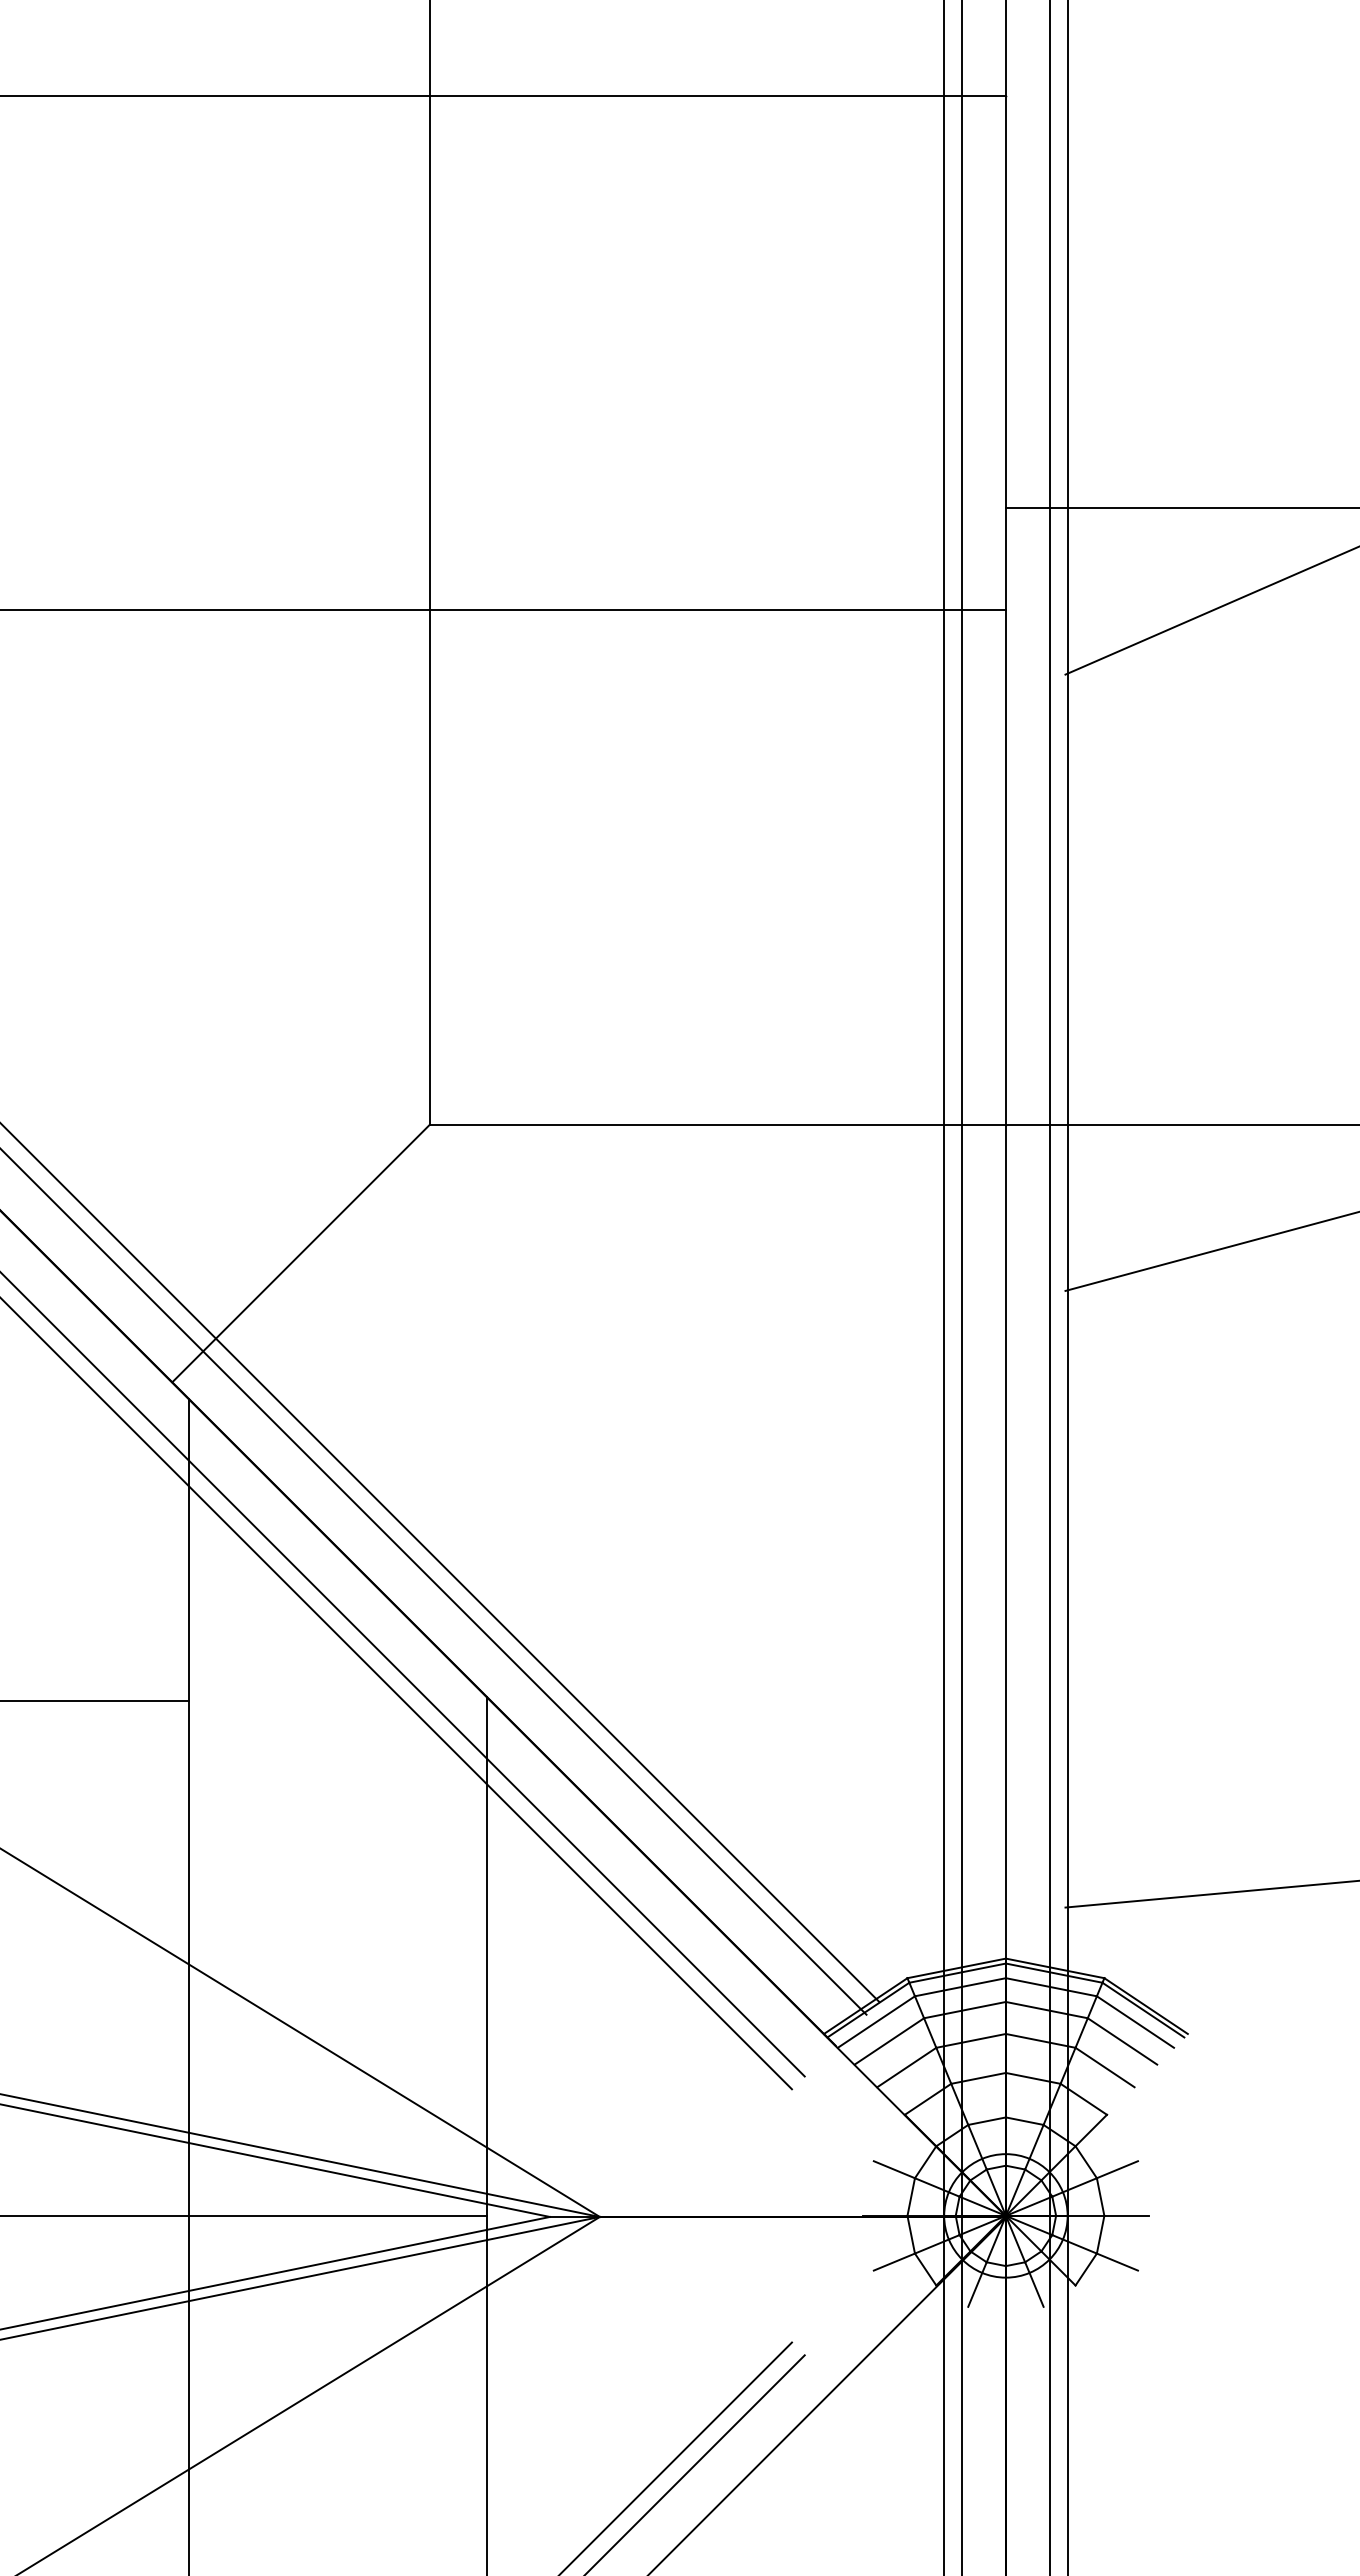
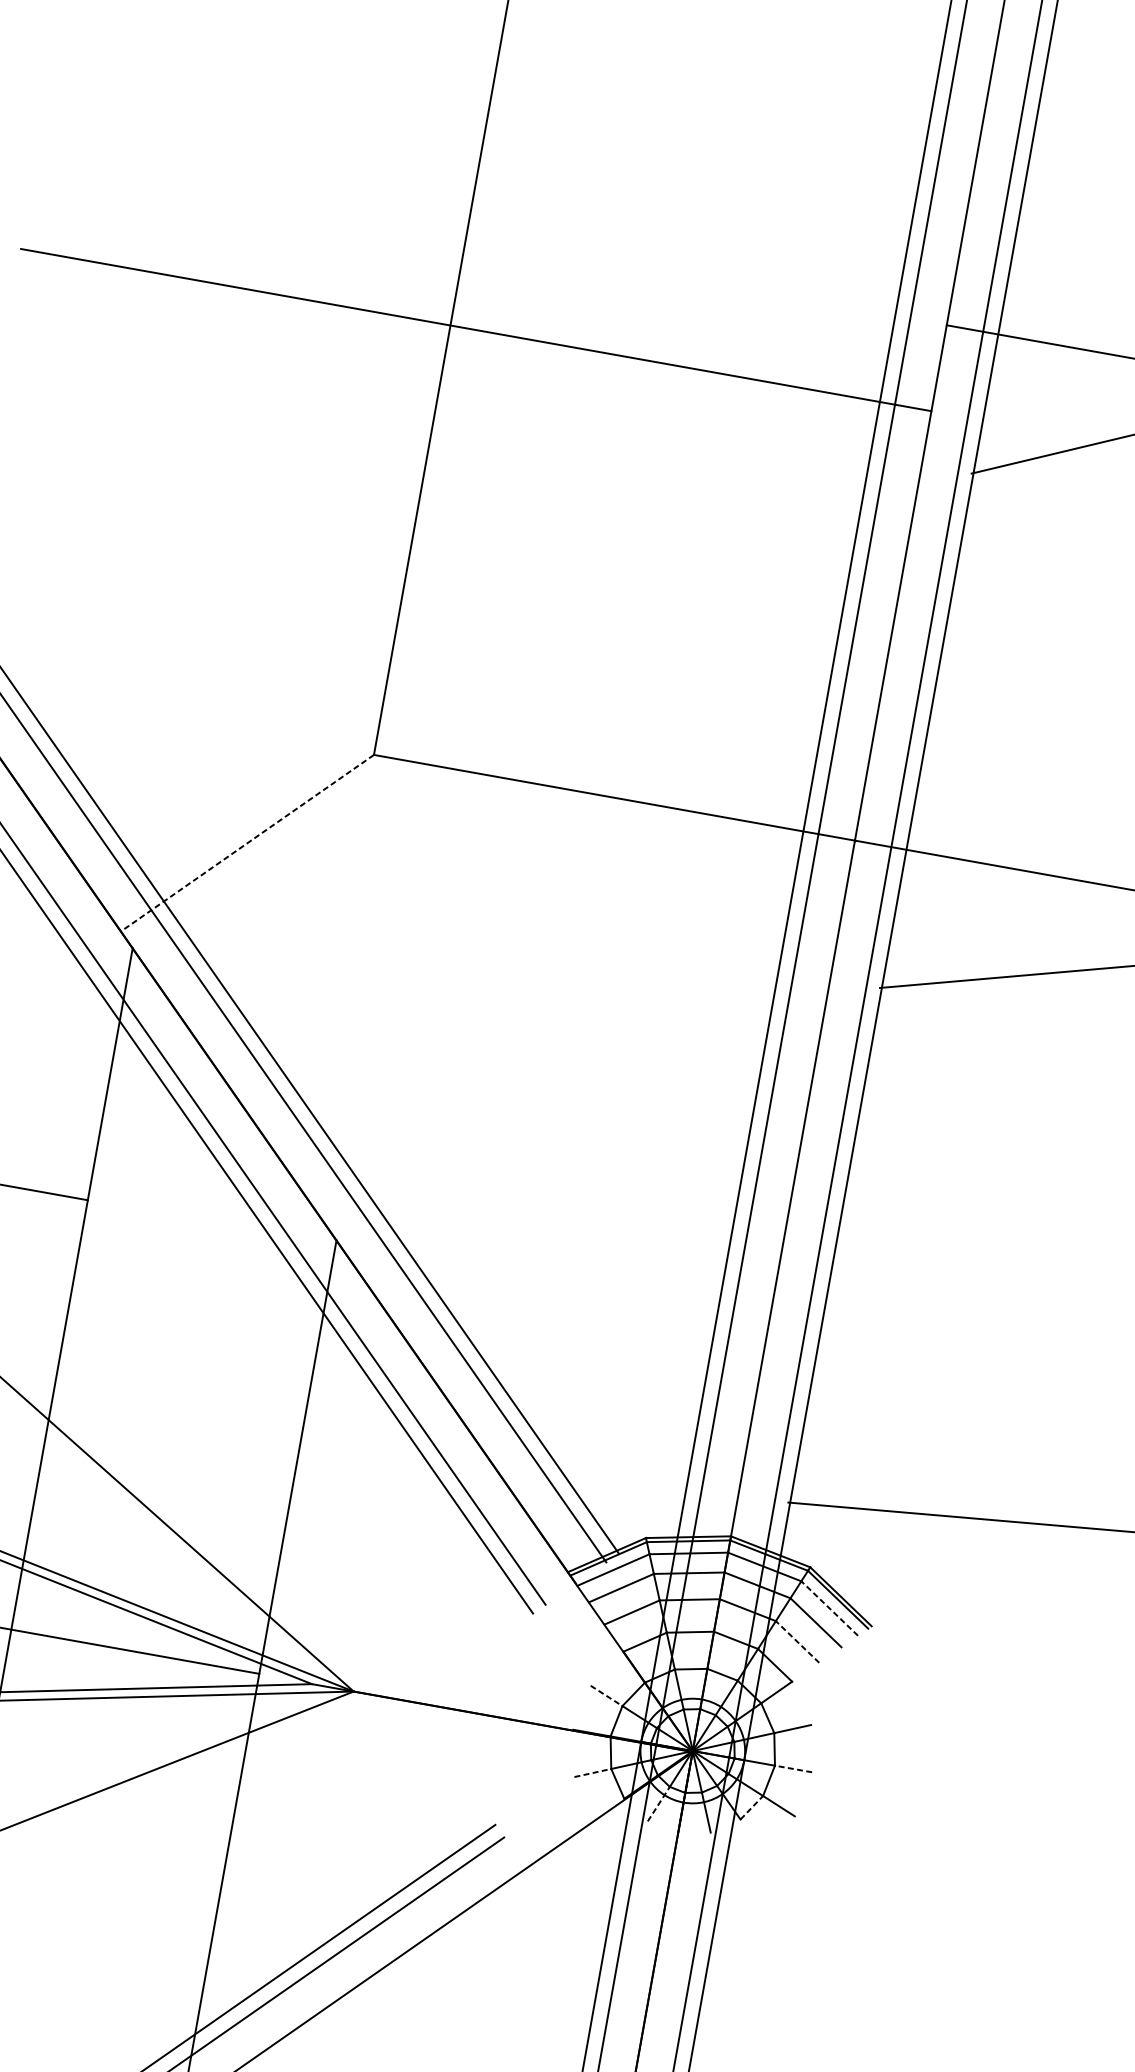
line: (300, 1253) -> (247, 843), solid -> dashed
line: (1135, 2021) -> (829, 1608), solid -> dashed
line: (1104, 2067) -> (797, 1641), solid -> dashed
line: (894, 2169) -> (606, 1695), solid -> dashed
line: (1126, 2215) -> (793, 1768), solid -> dashed
line: (894, 2261) -> (593, 1772), solid -> dashed
line: (1086, 2269) -> (752, 1807), solid -> dashed
line: (977, 2284) -> (658, 1804), solid -> dashed

